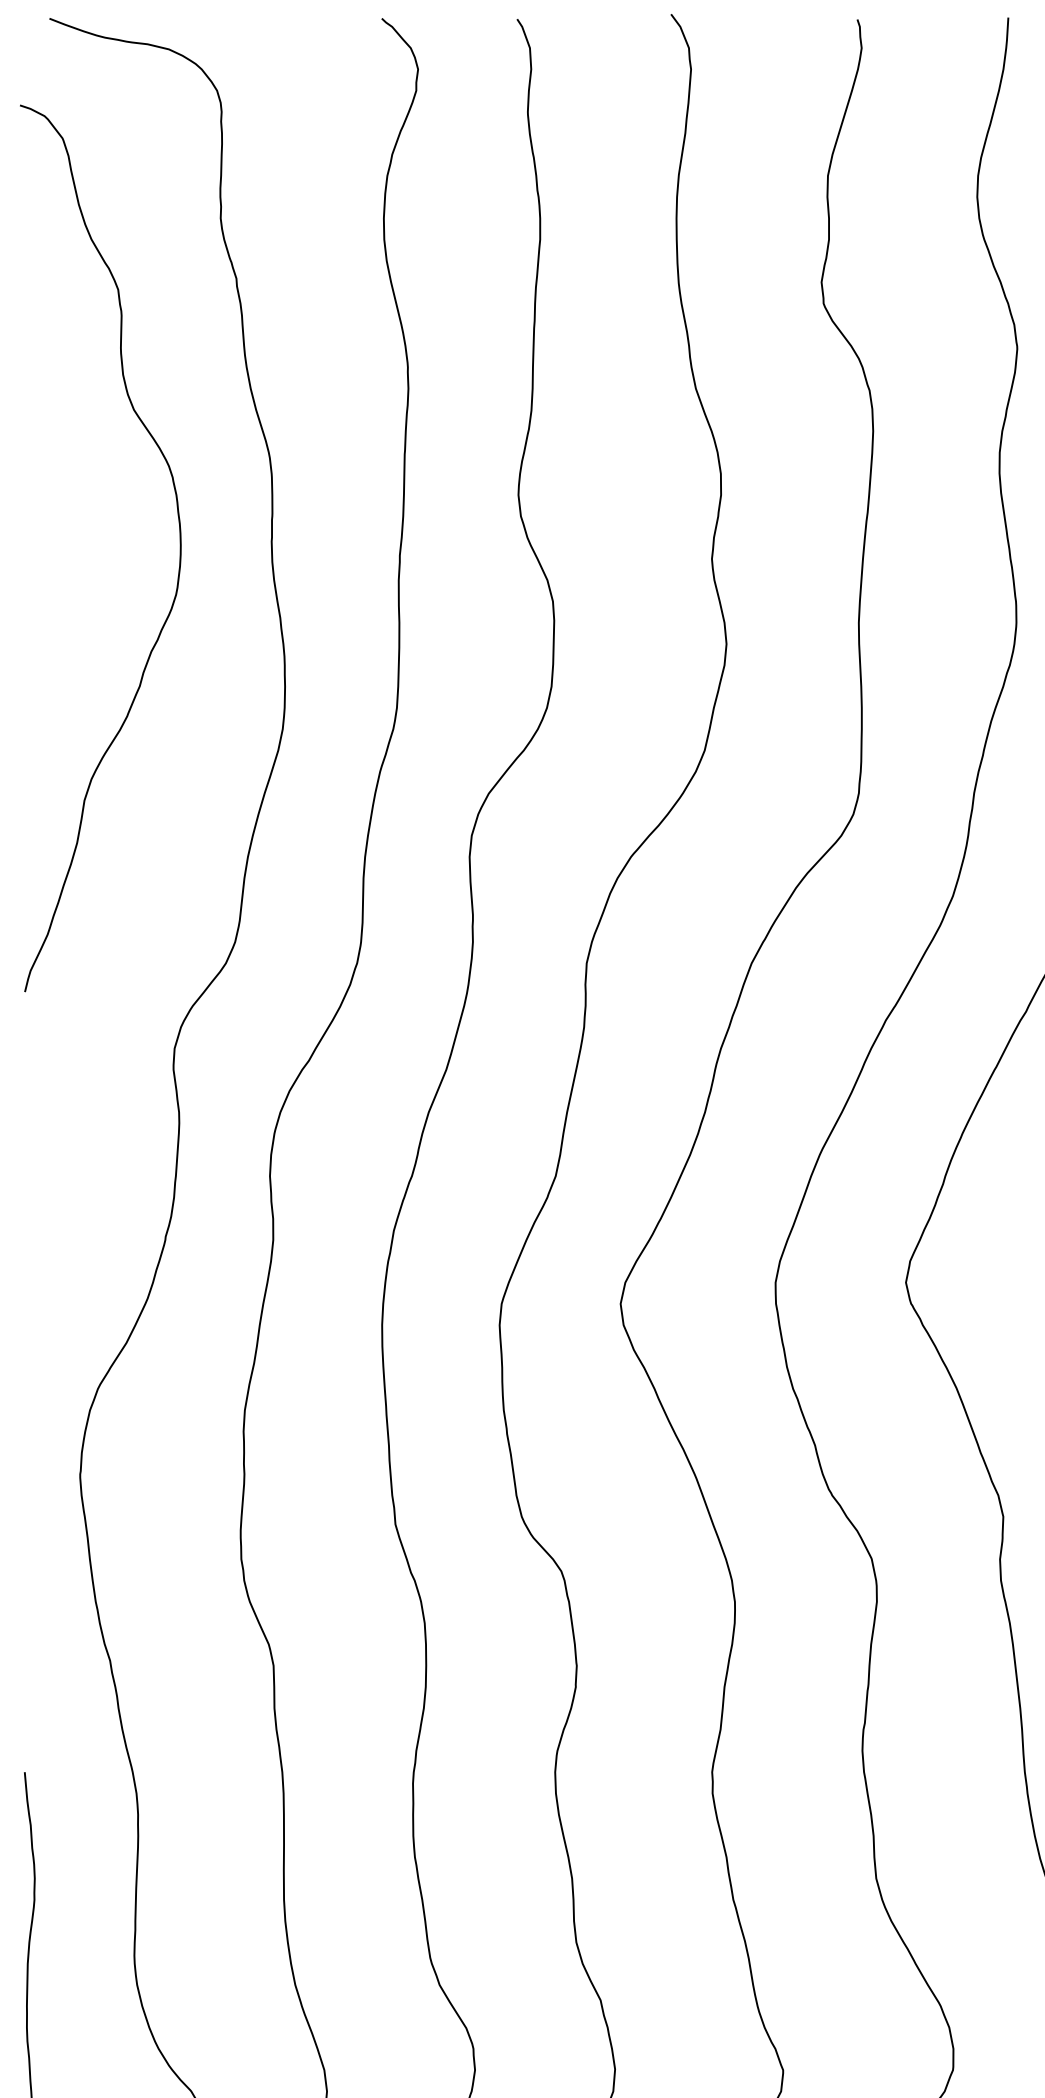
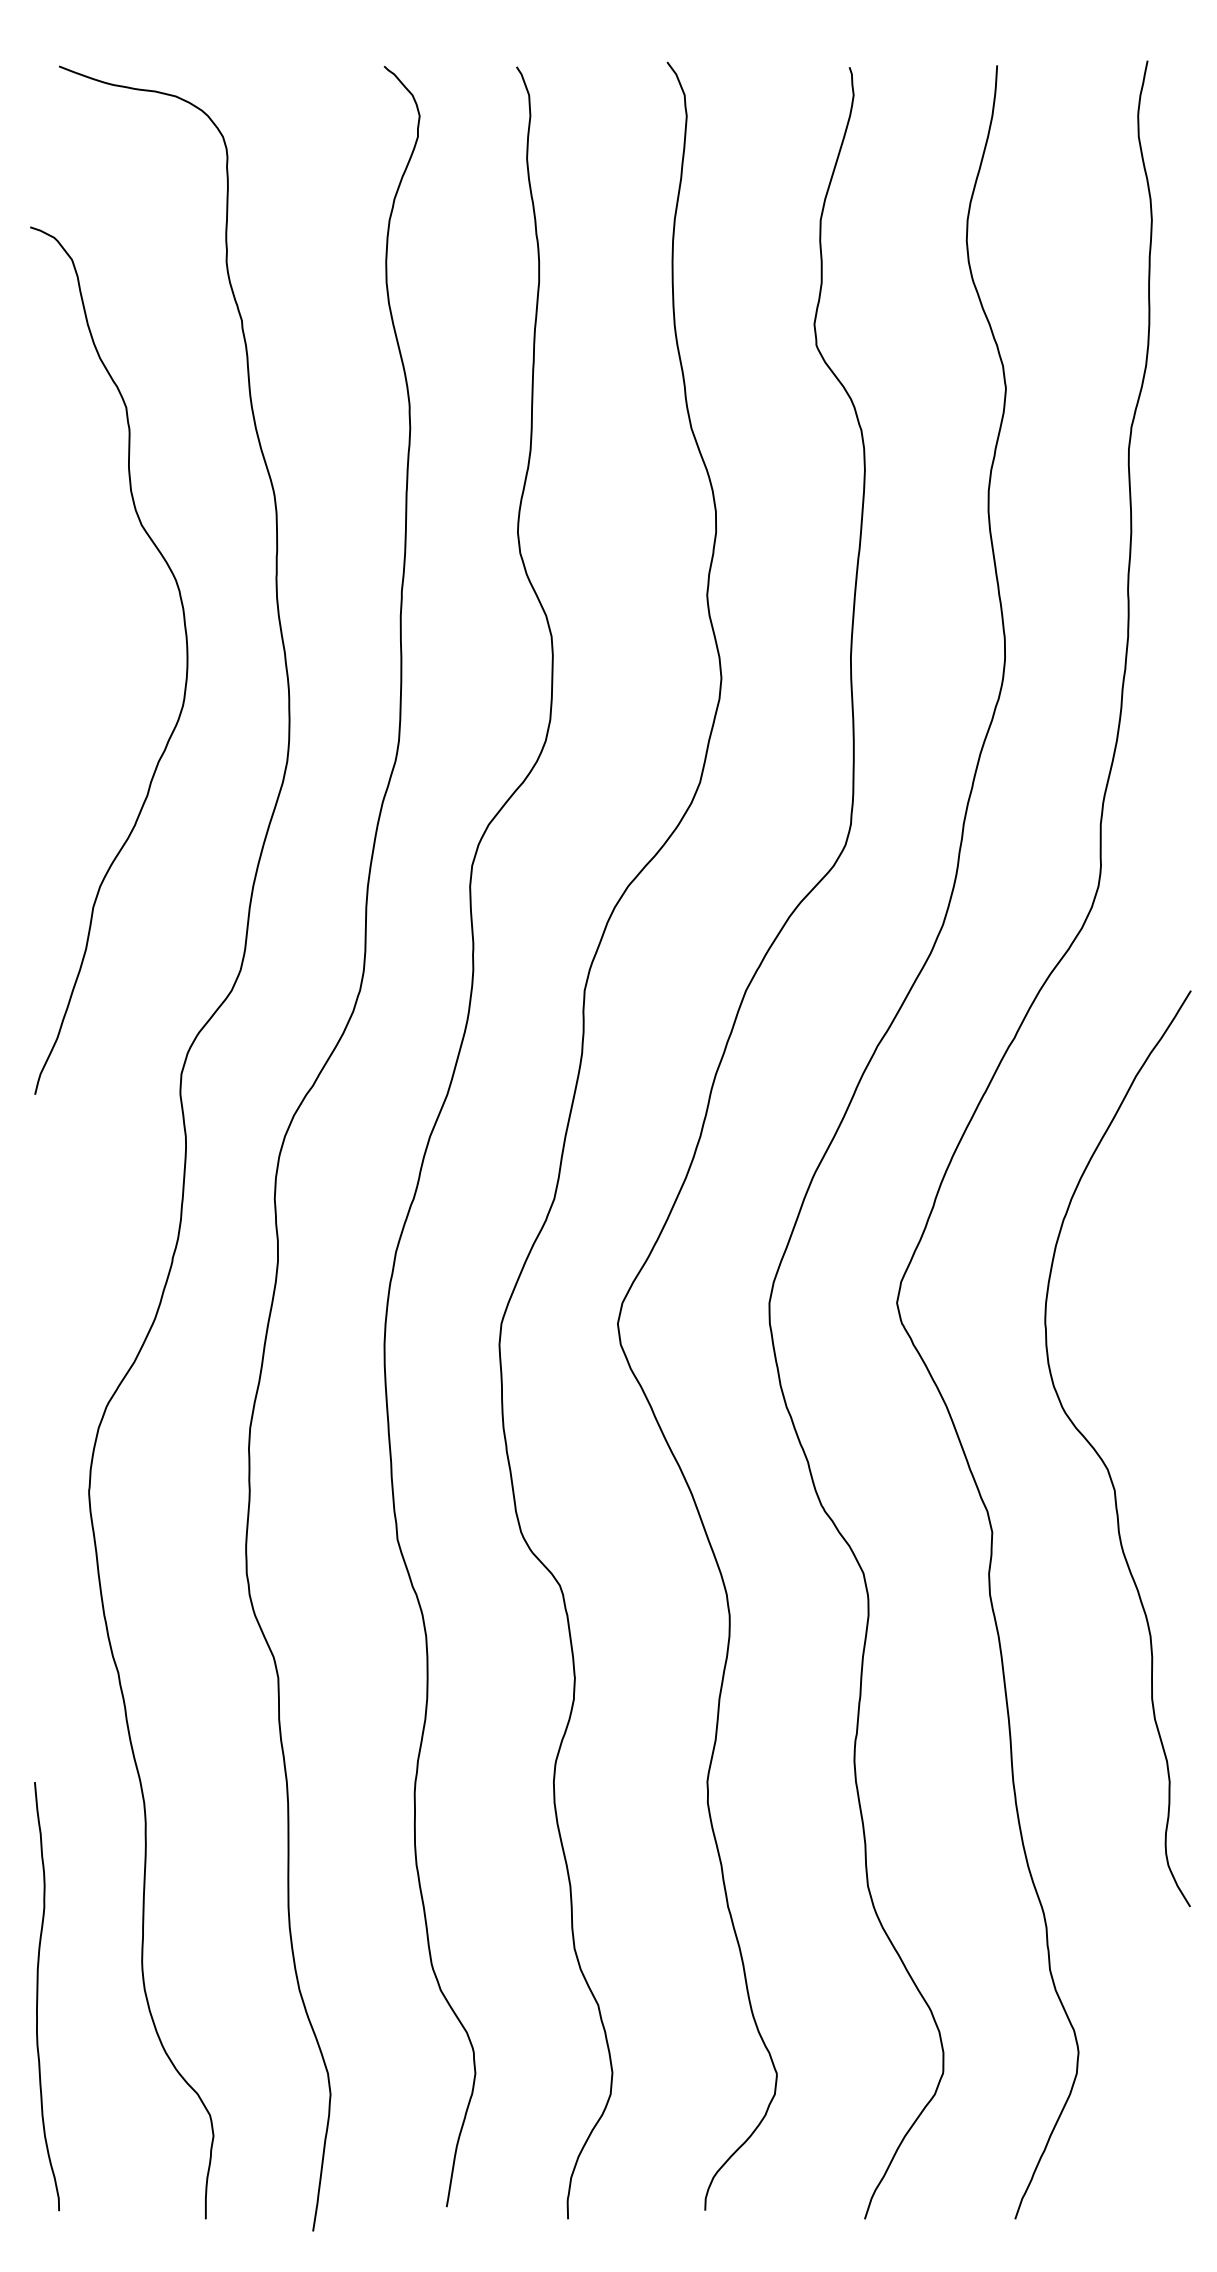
curve: (179, 548) -> (186, 660), moved

